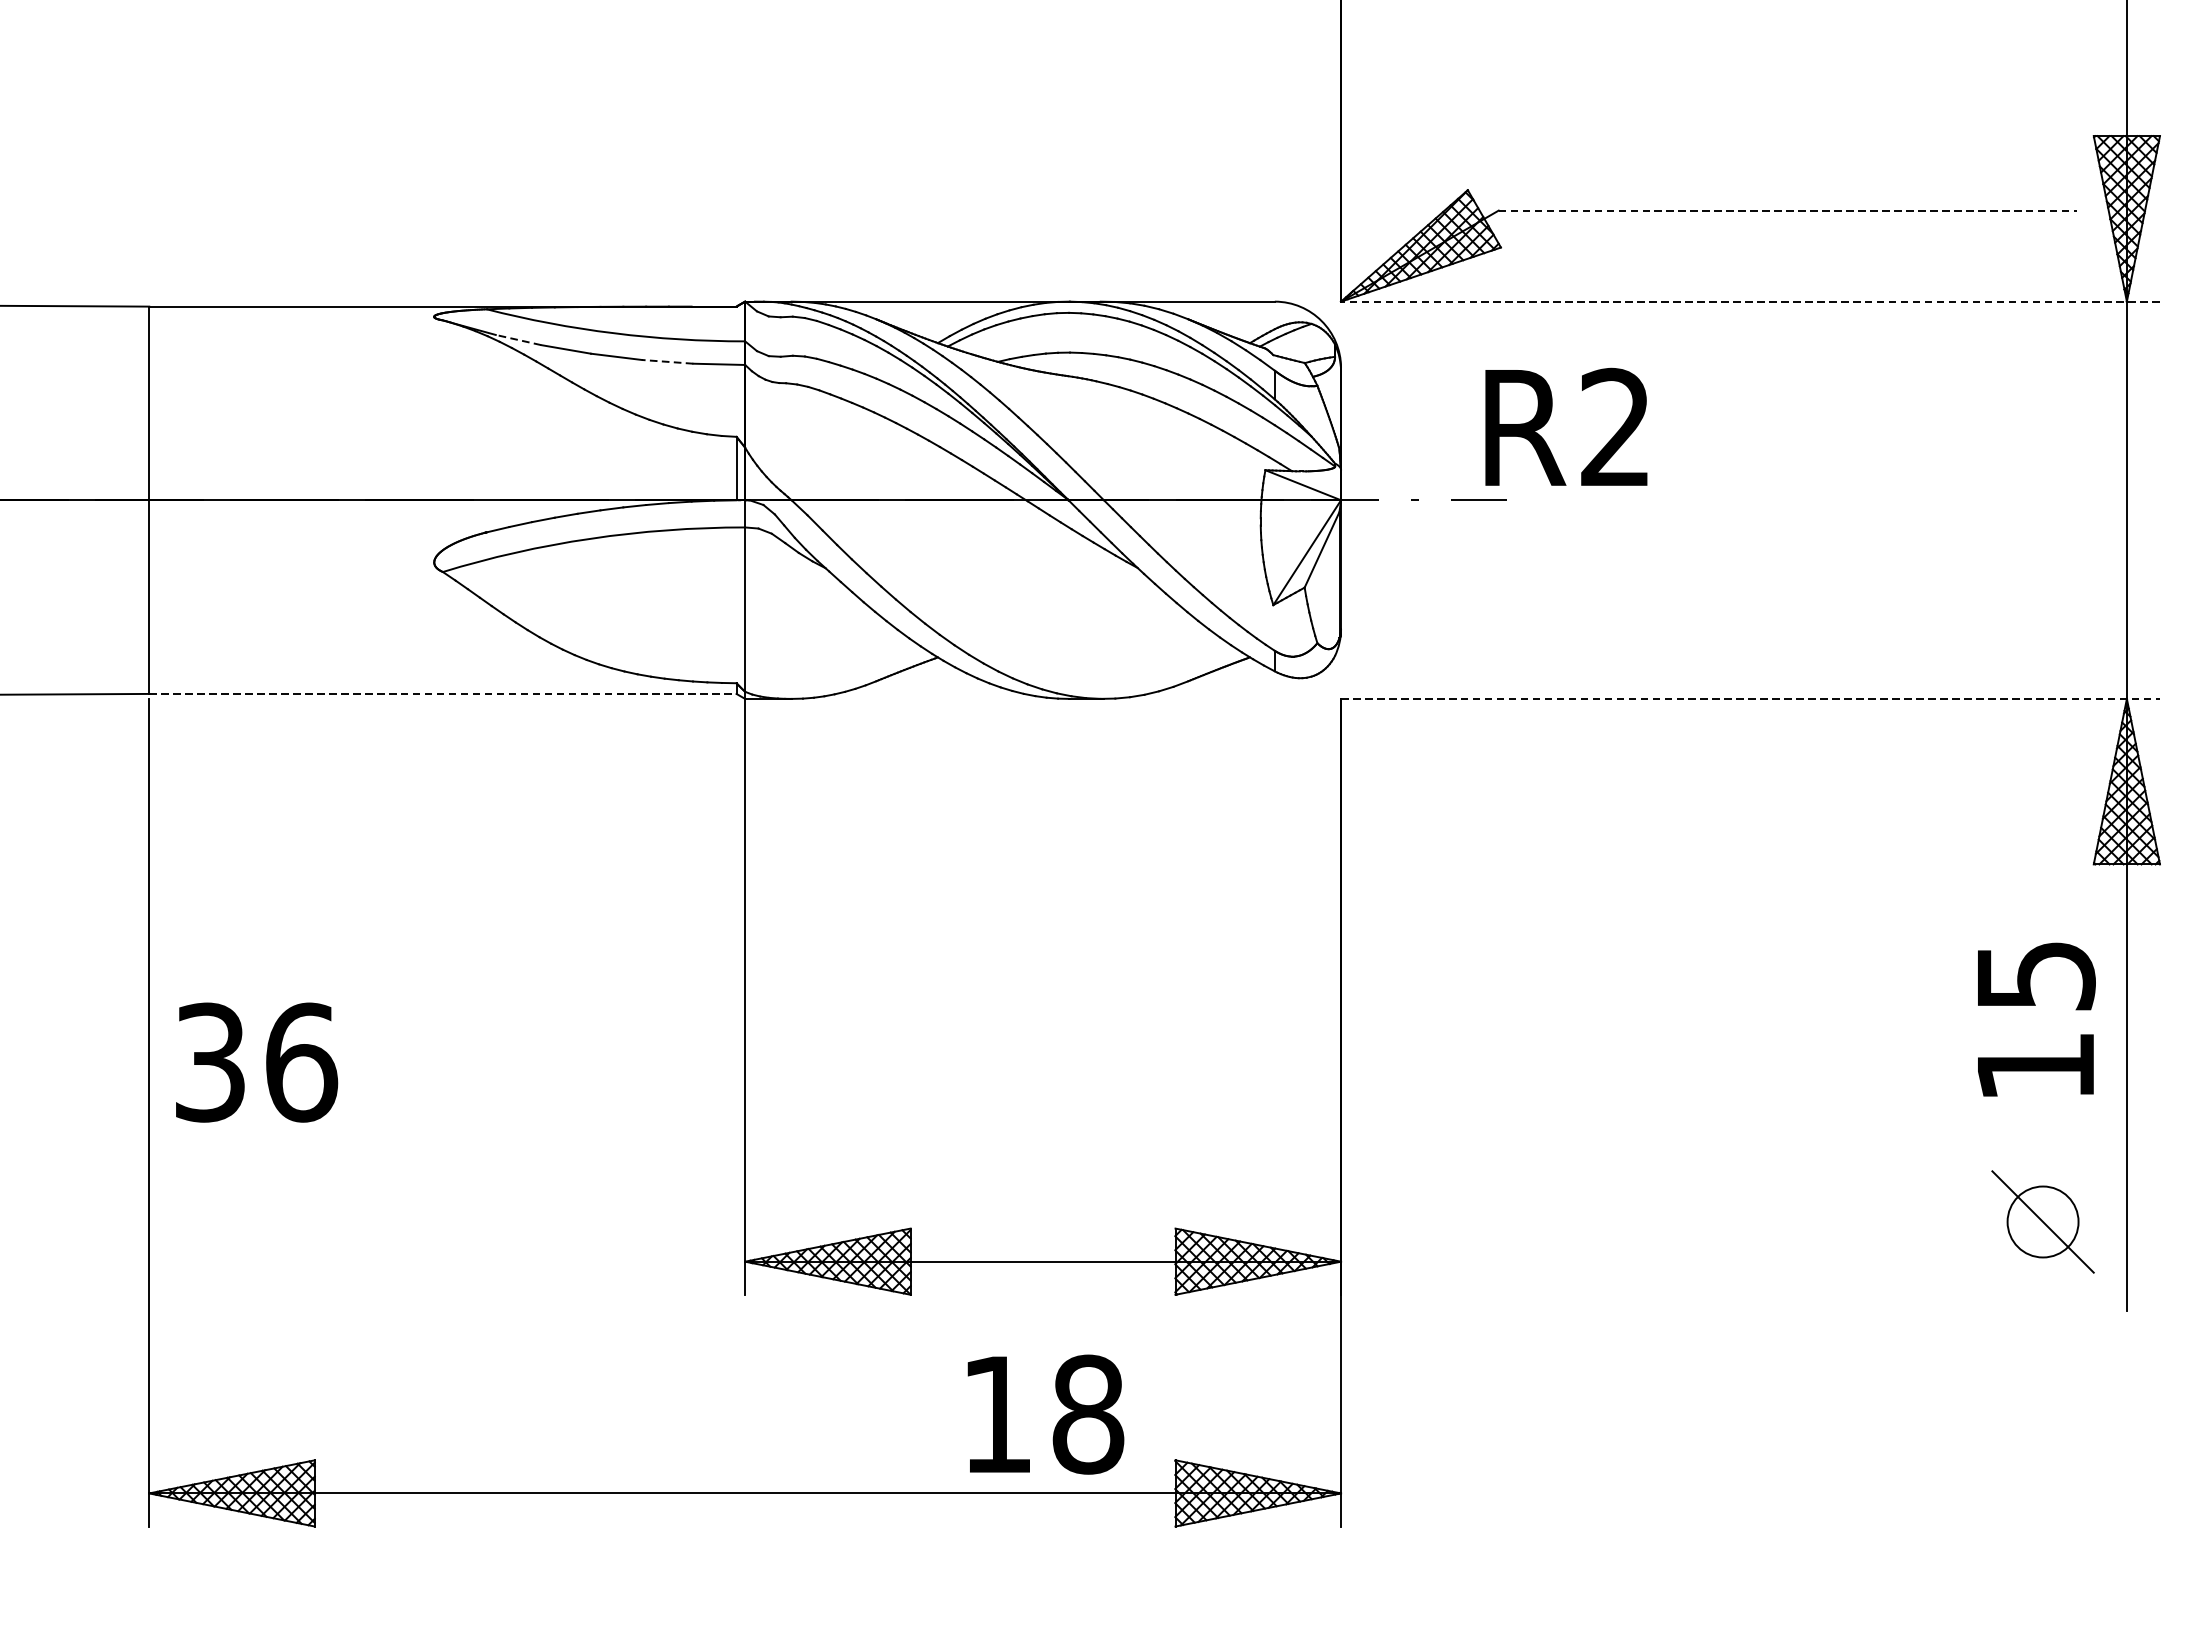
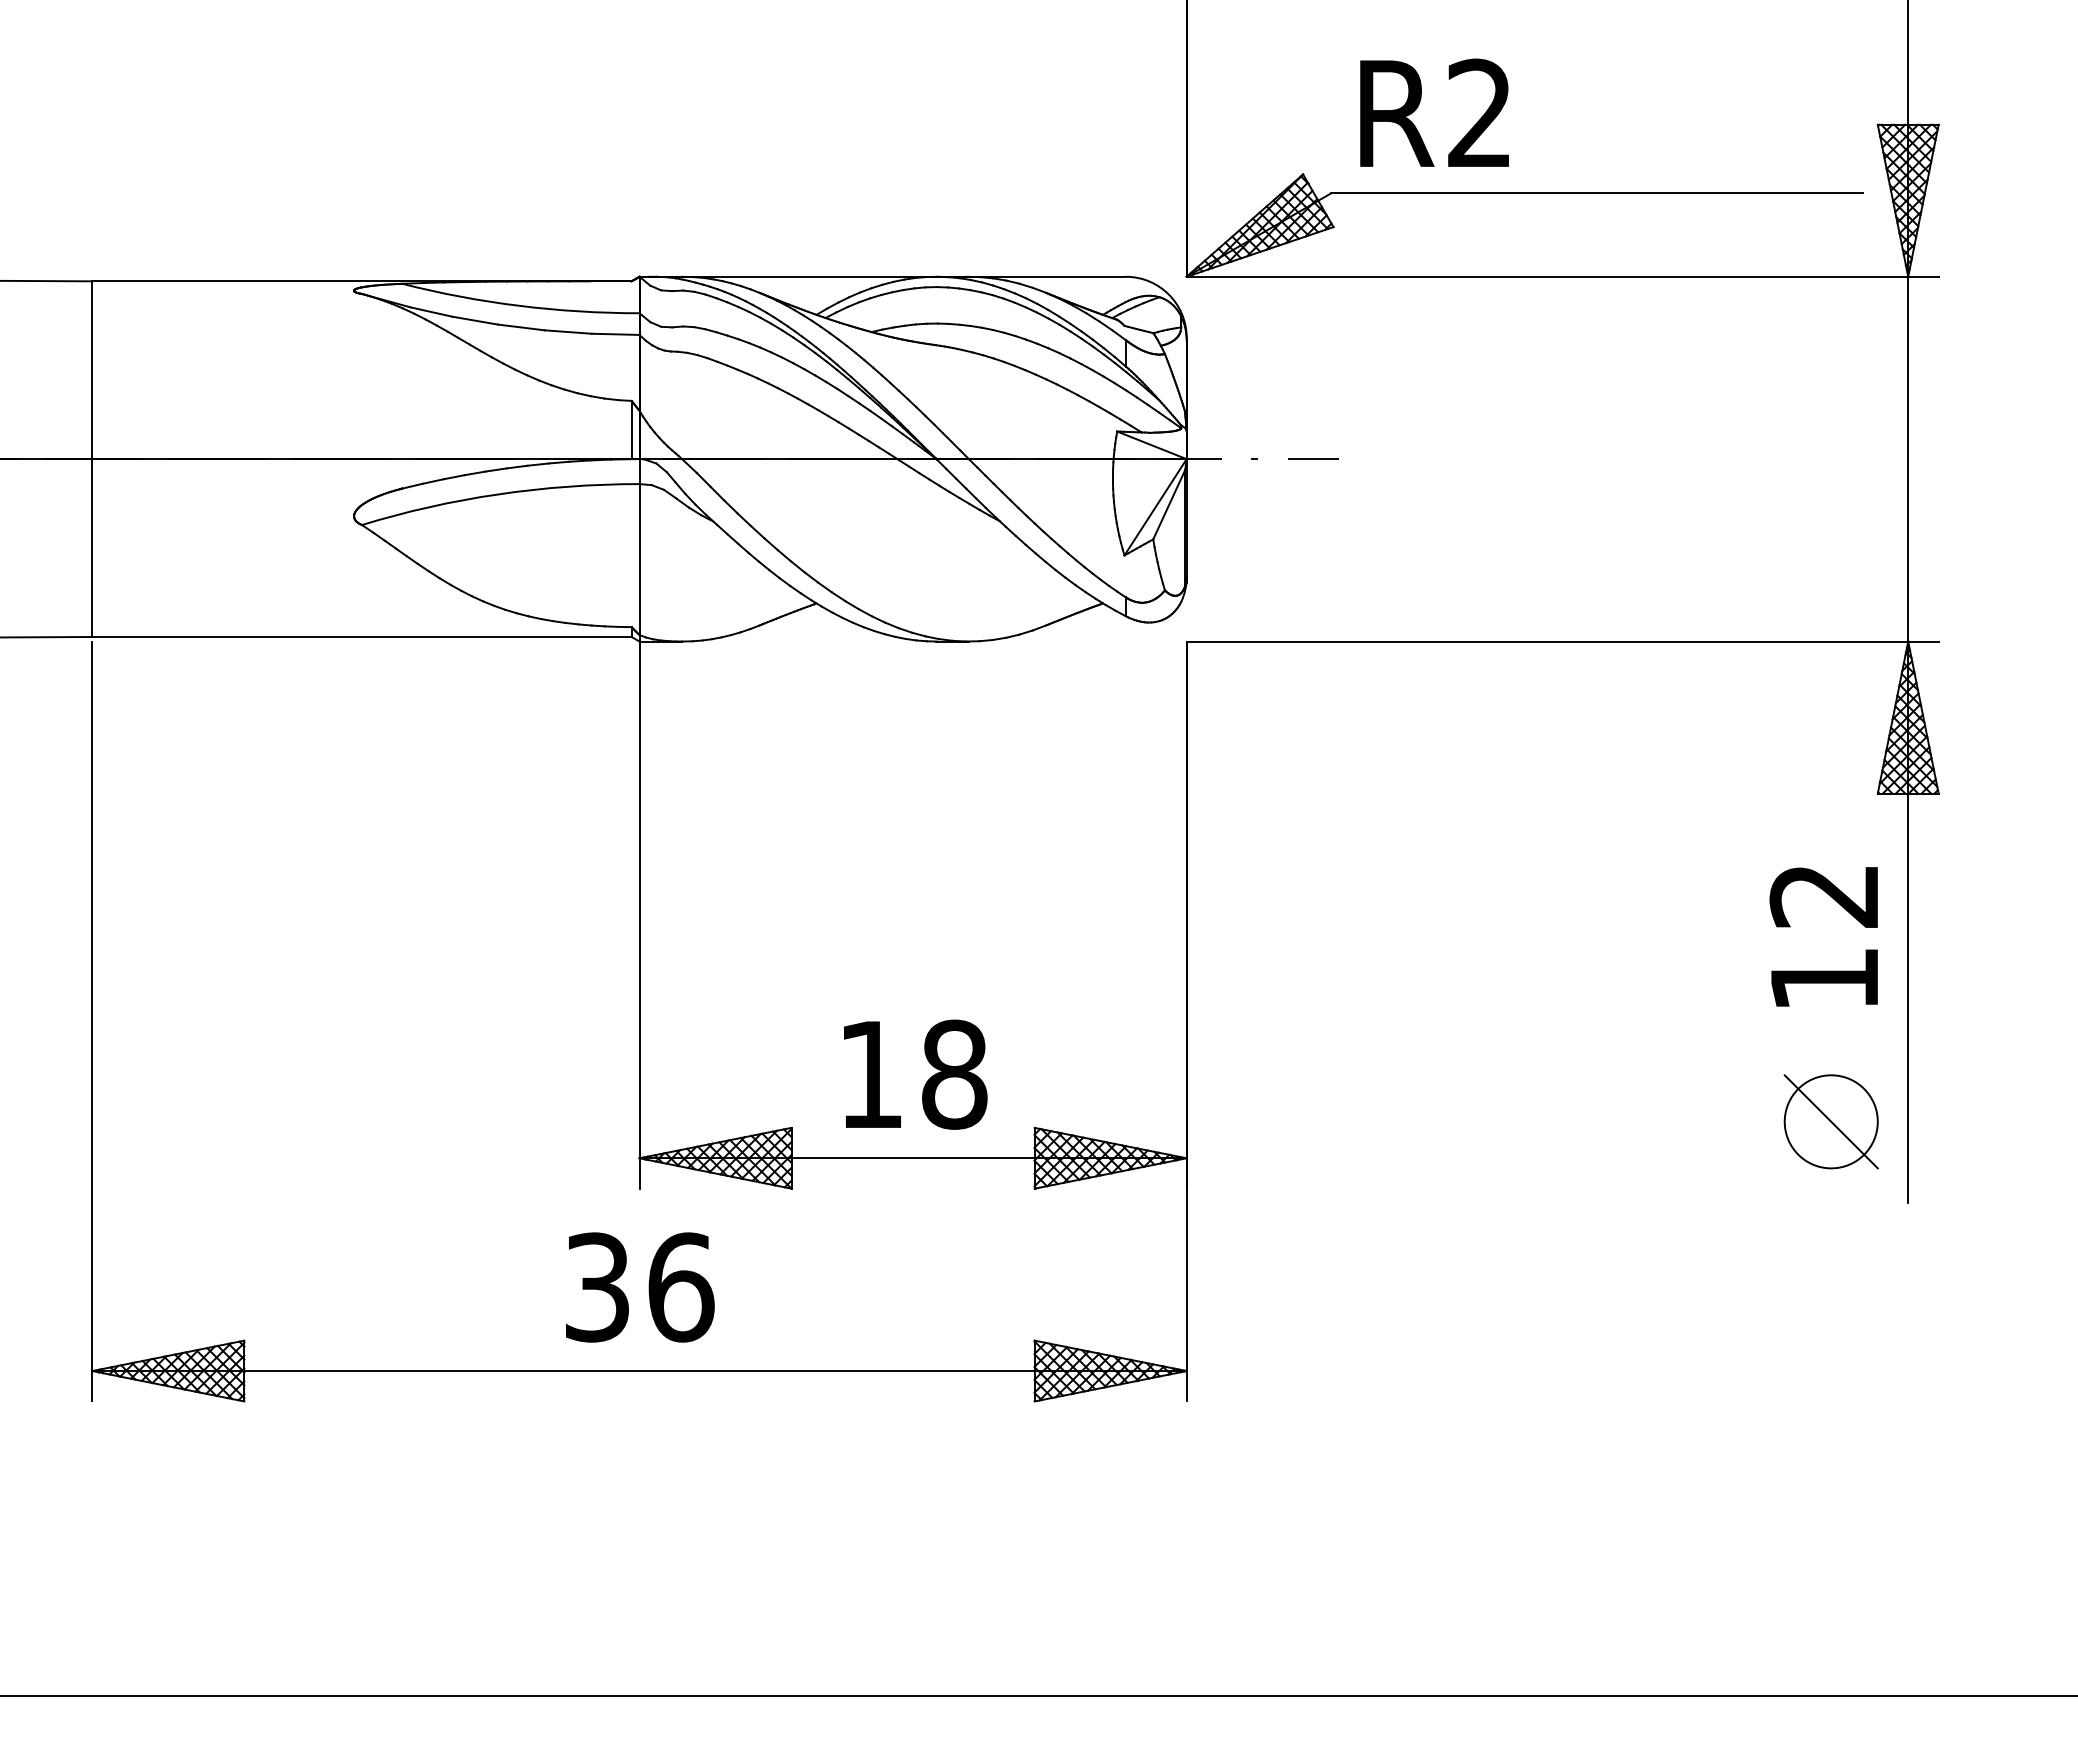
line: (1788, 210) -> (1597, 193), dashed -> solid
line: (1750, 301) -> (1562, 276), dashed -> solid
line: (517, 339) -> (430, 311), dashed -> solid
line: (667, 362) -> (568, 332), dashed -> solid
text: (1566, 426) -> (1434, 112), moved
line: (443, 693) -> (362, 636), dashed -> solid
line: (1750, 698) -> (1562, 641), dashed -> solid
text: (2035, 976) -> (1824, 896), 15 -> 12
text: (257, 1062) -> (640, 1287), moved
circle: (2042, 1221) -> (1830, 1121), size x1.43
text: (1045, 1414) -> (915, 1074), moved

